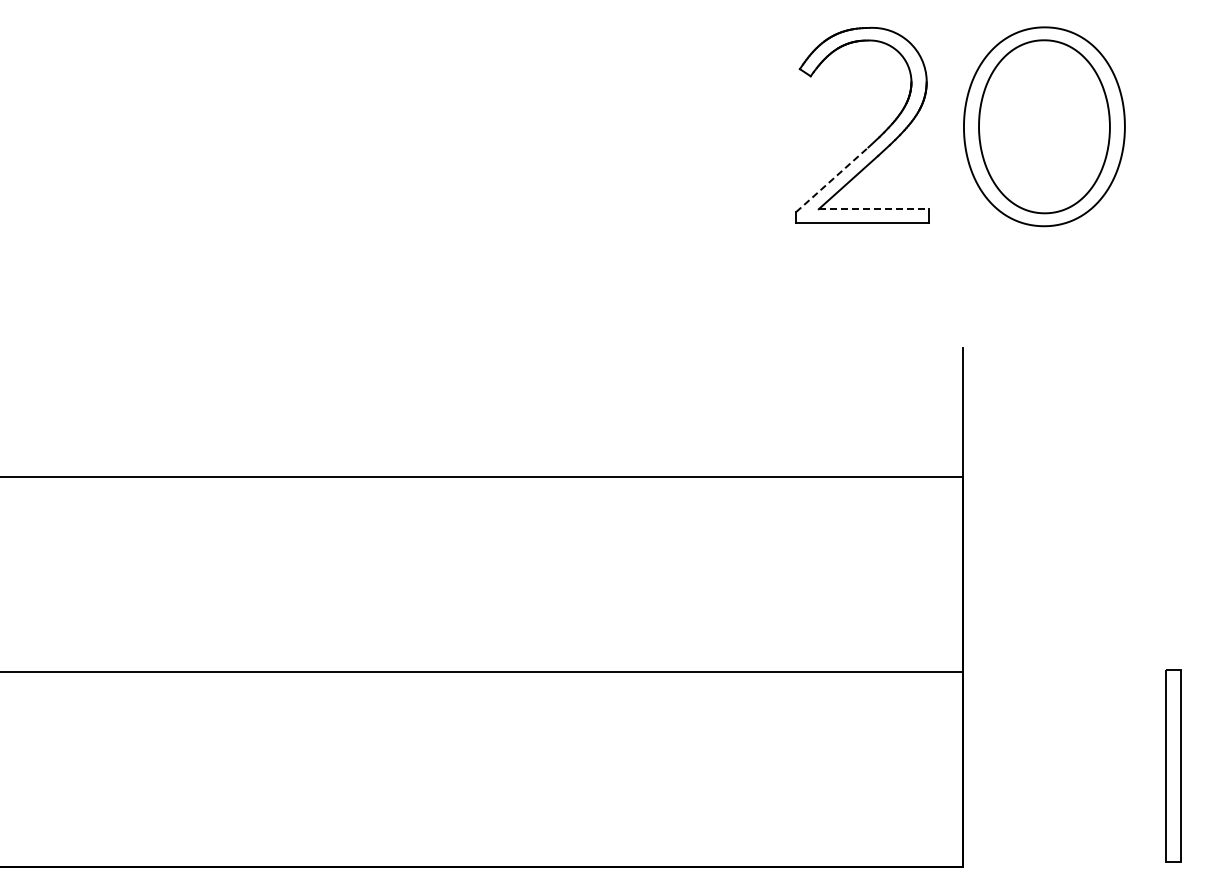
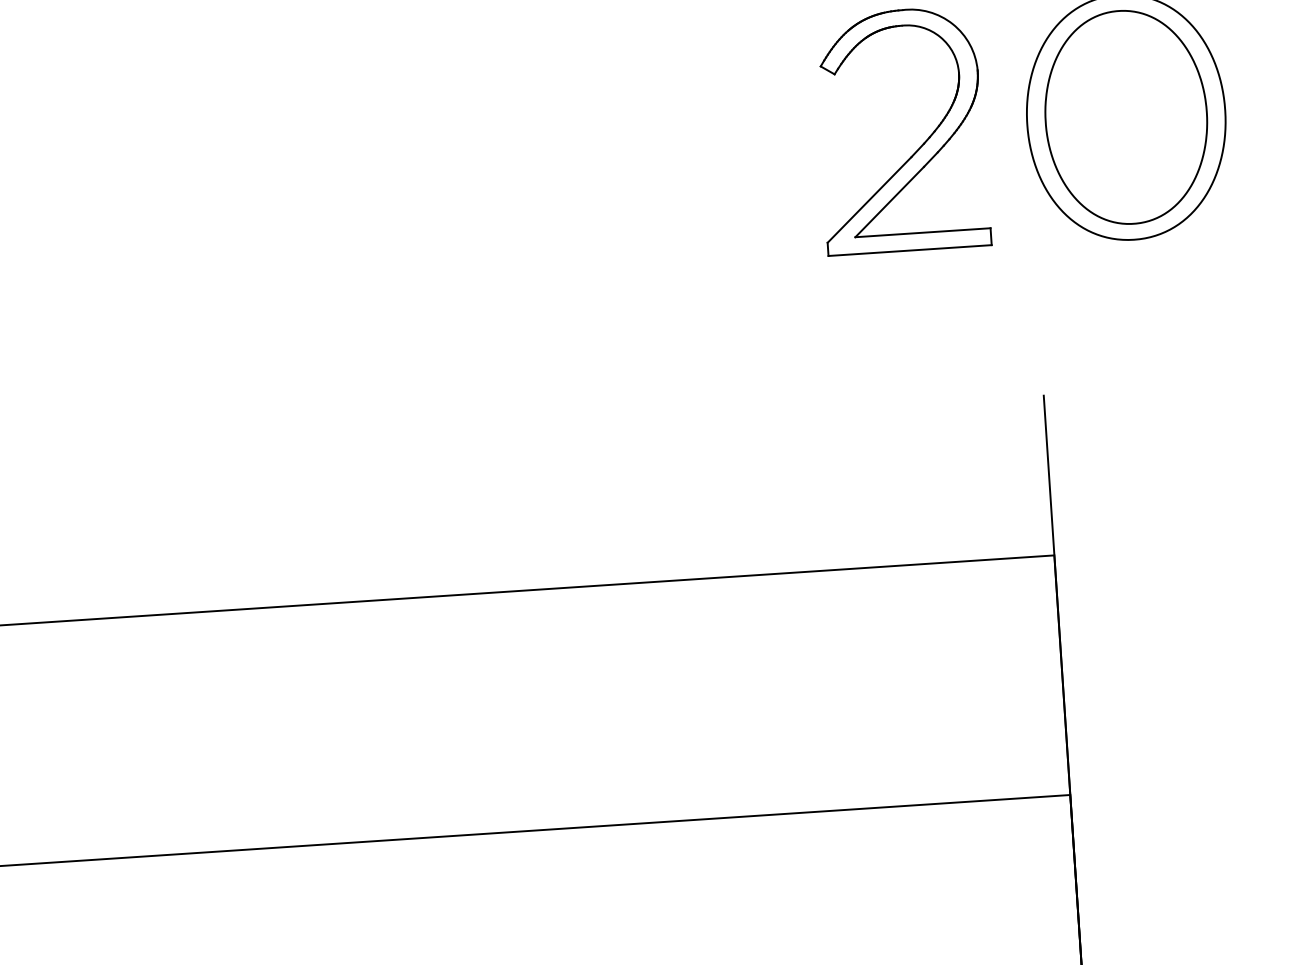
line: (832, 179) -> (869, 199), dashed -> solid
line: (873, 209) -> (922, 233), dashed -> solid

